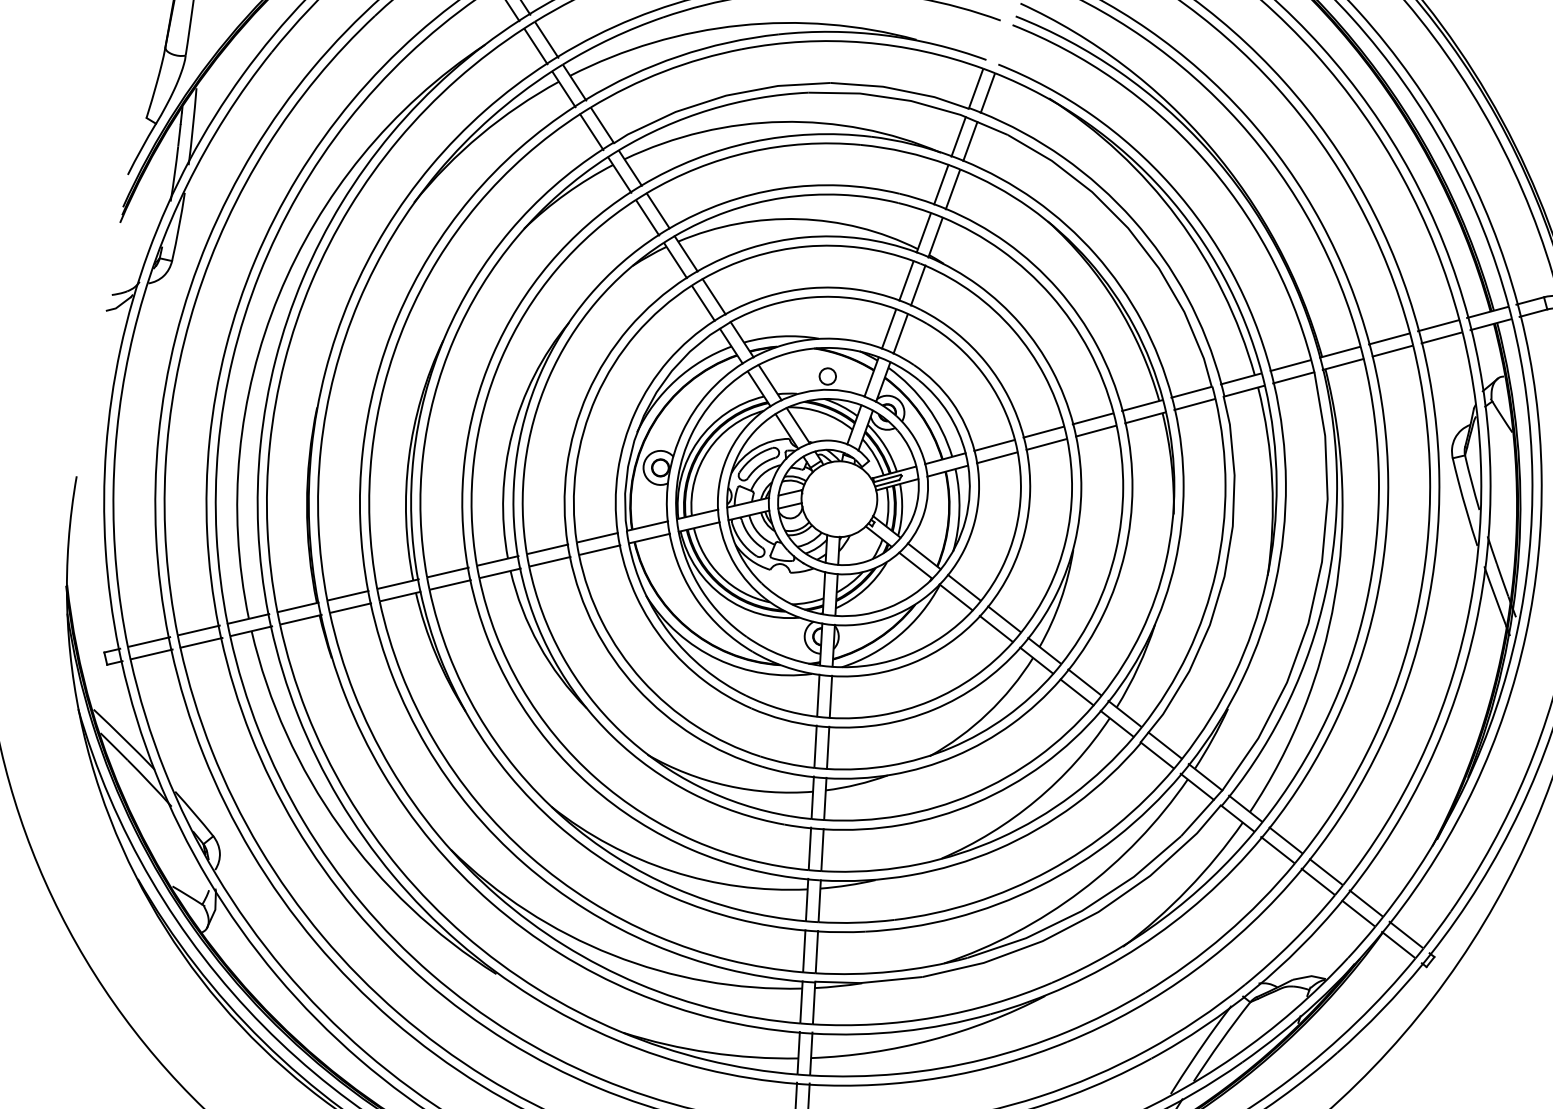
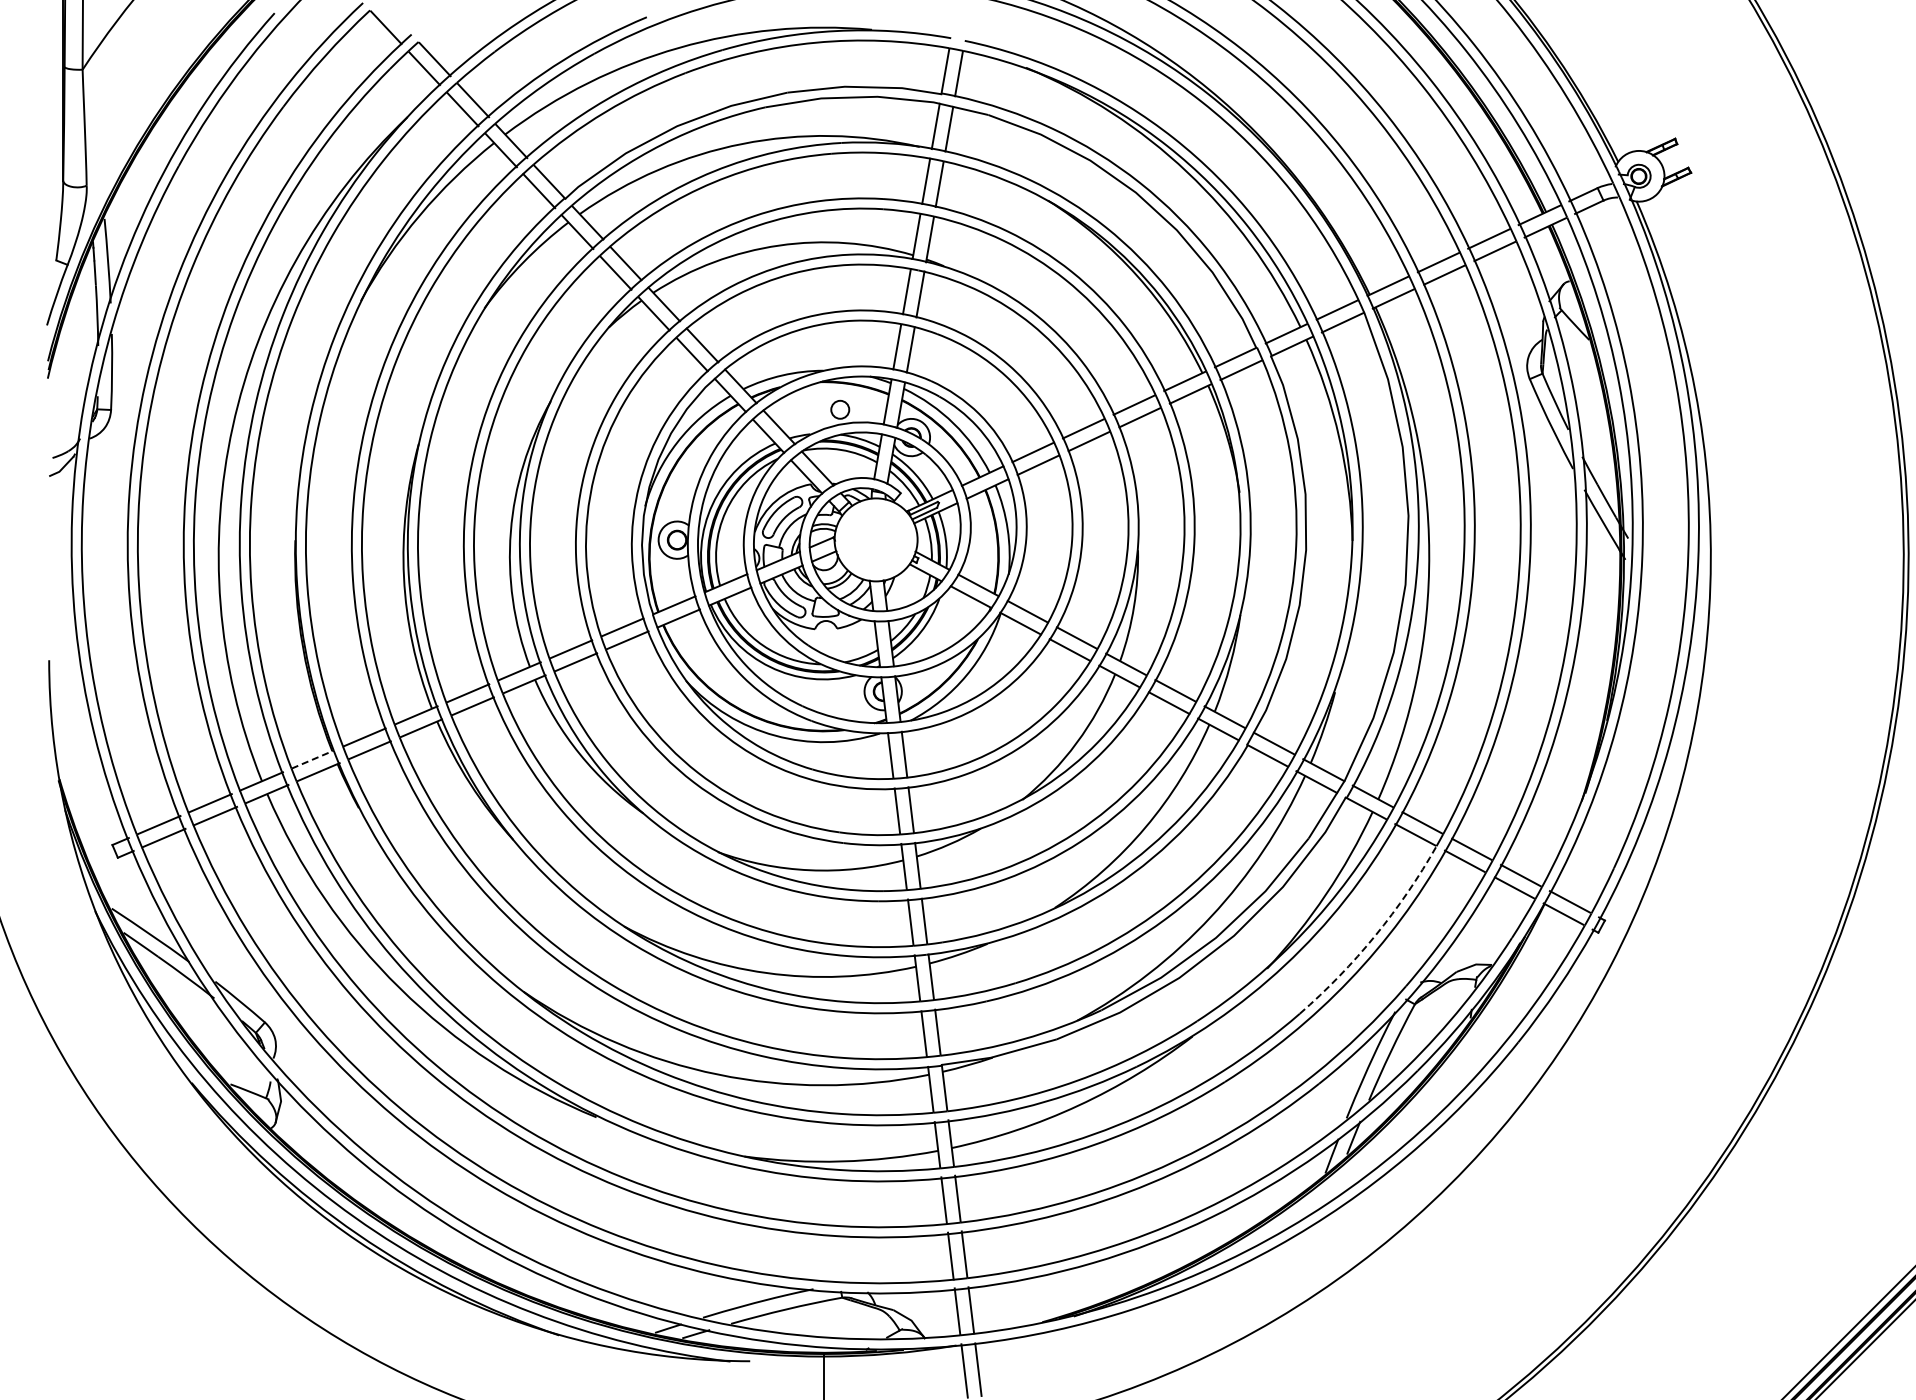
line: (297, 607) -> (312, 759), solid -> dashed
arc: (1225, 934) -> (1375, 935), solid -> dashed

